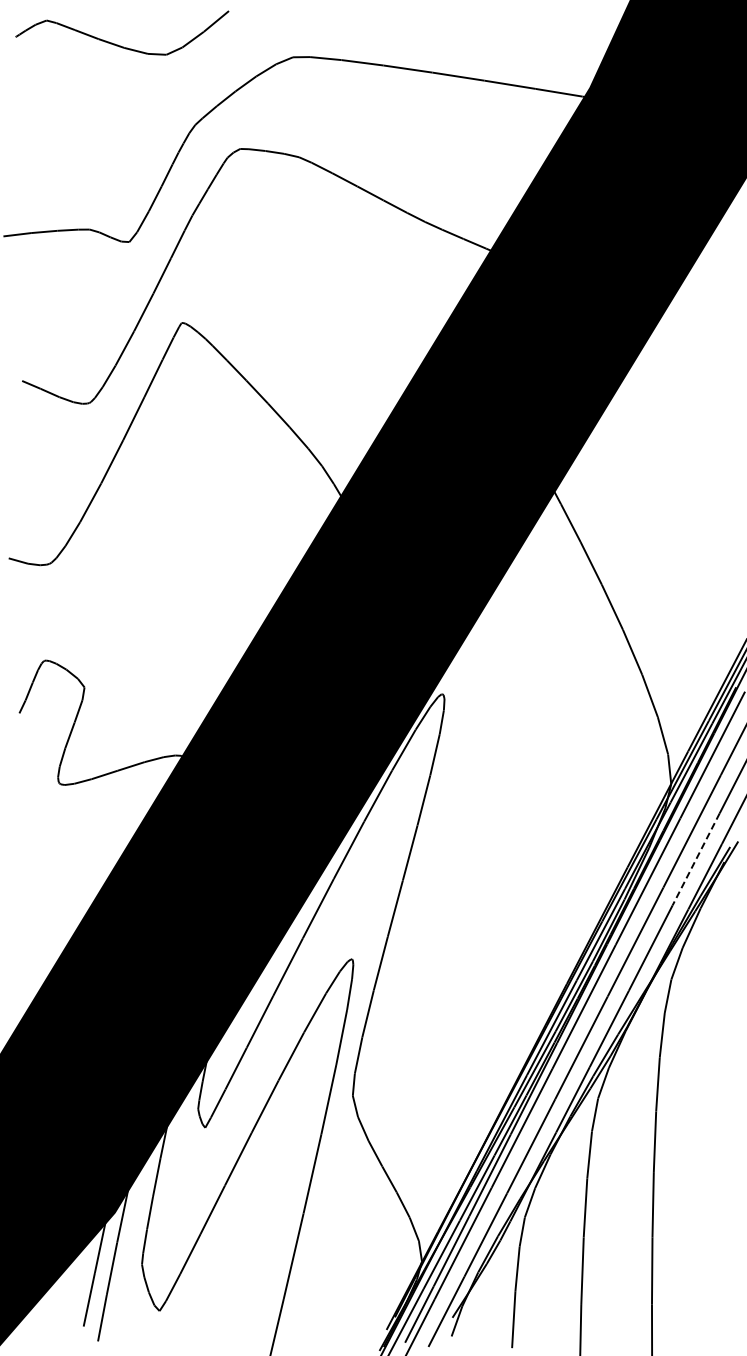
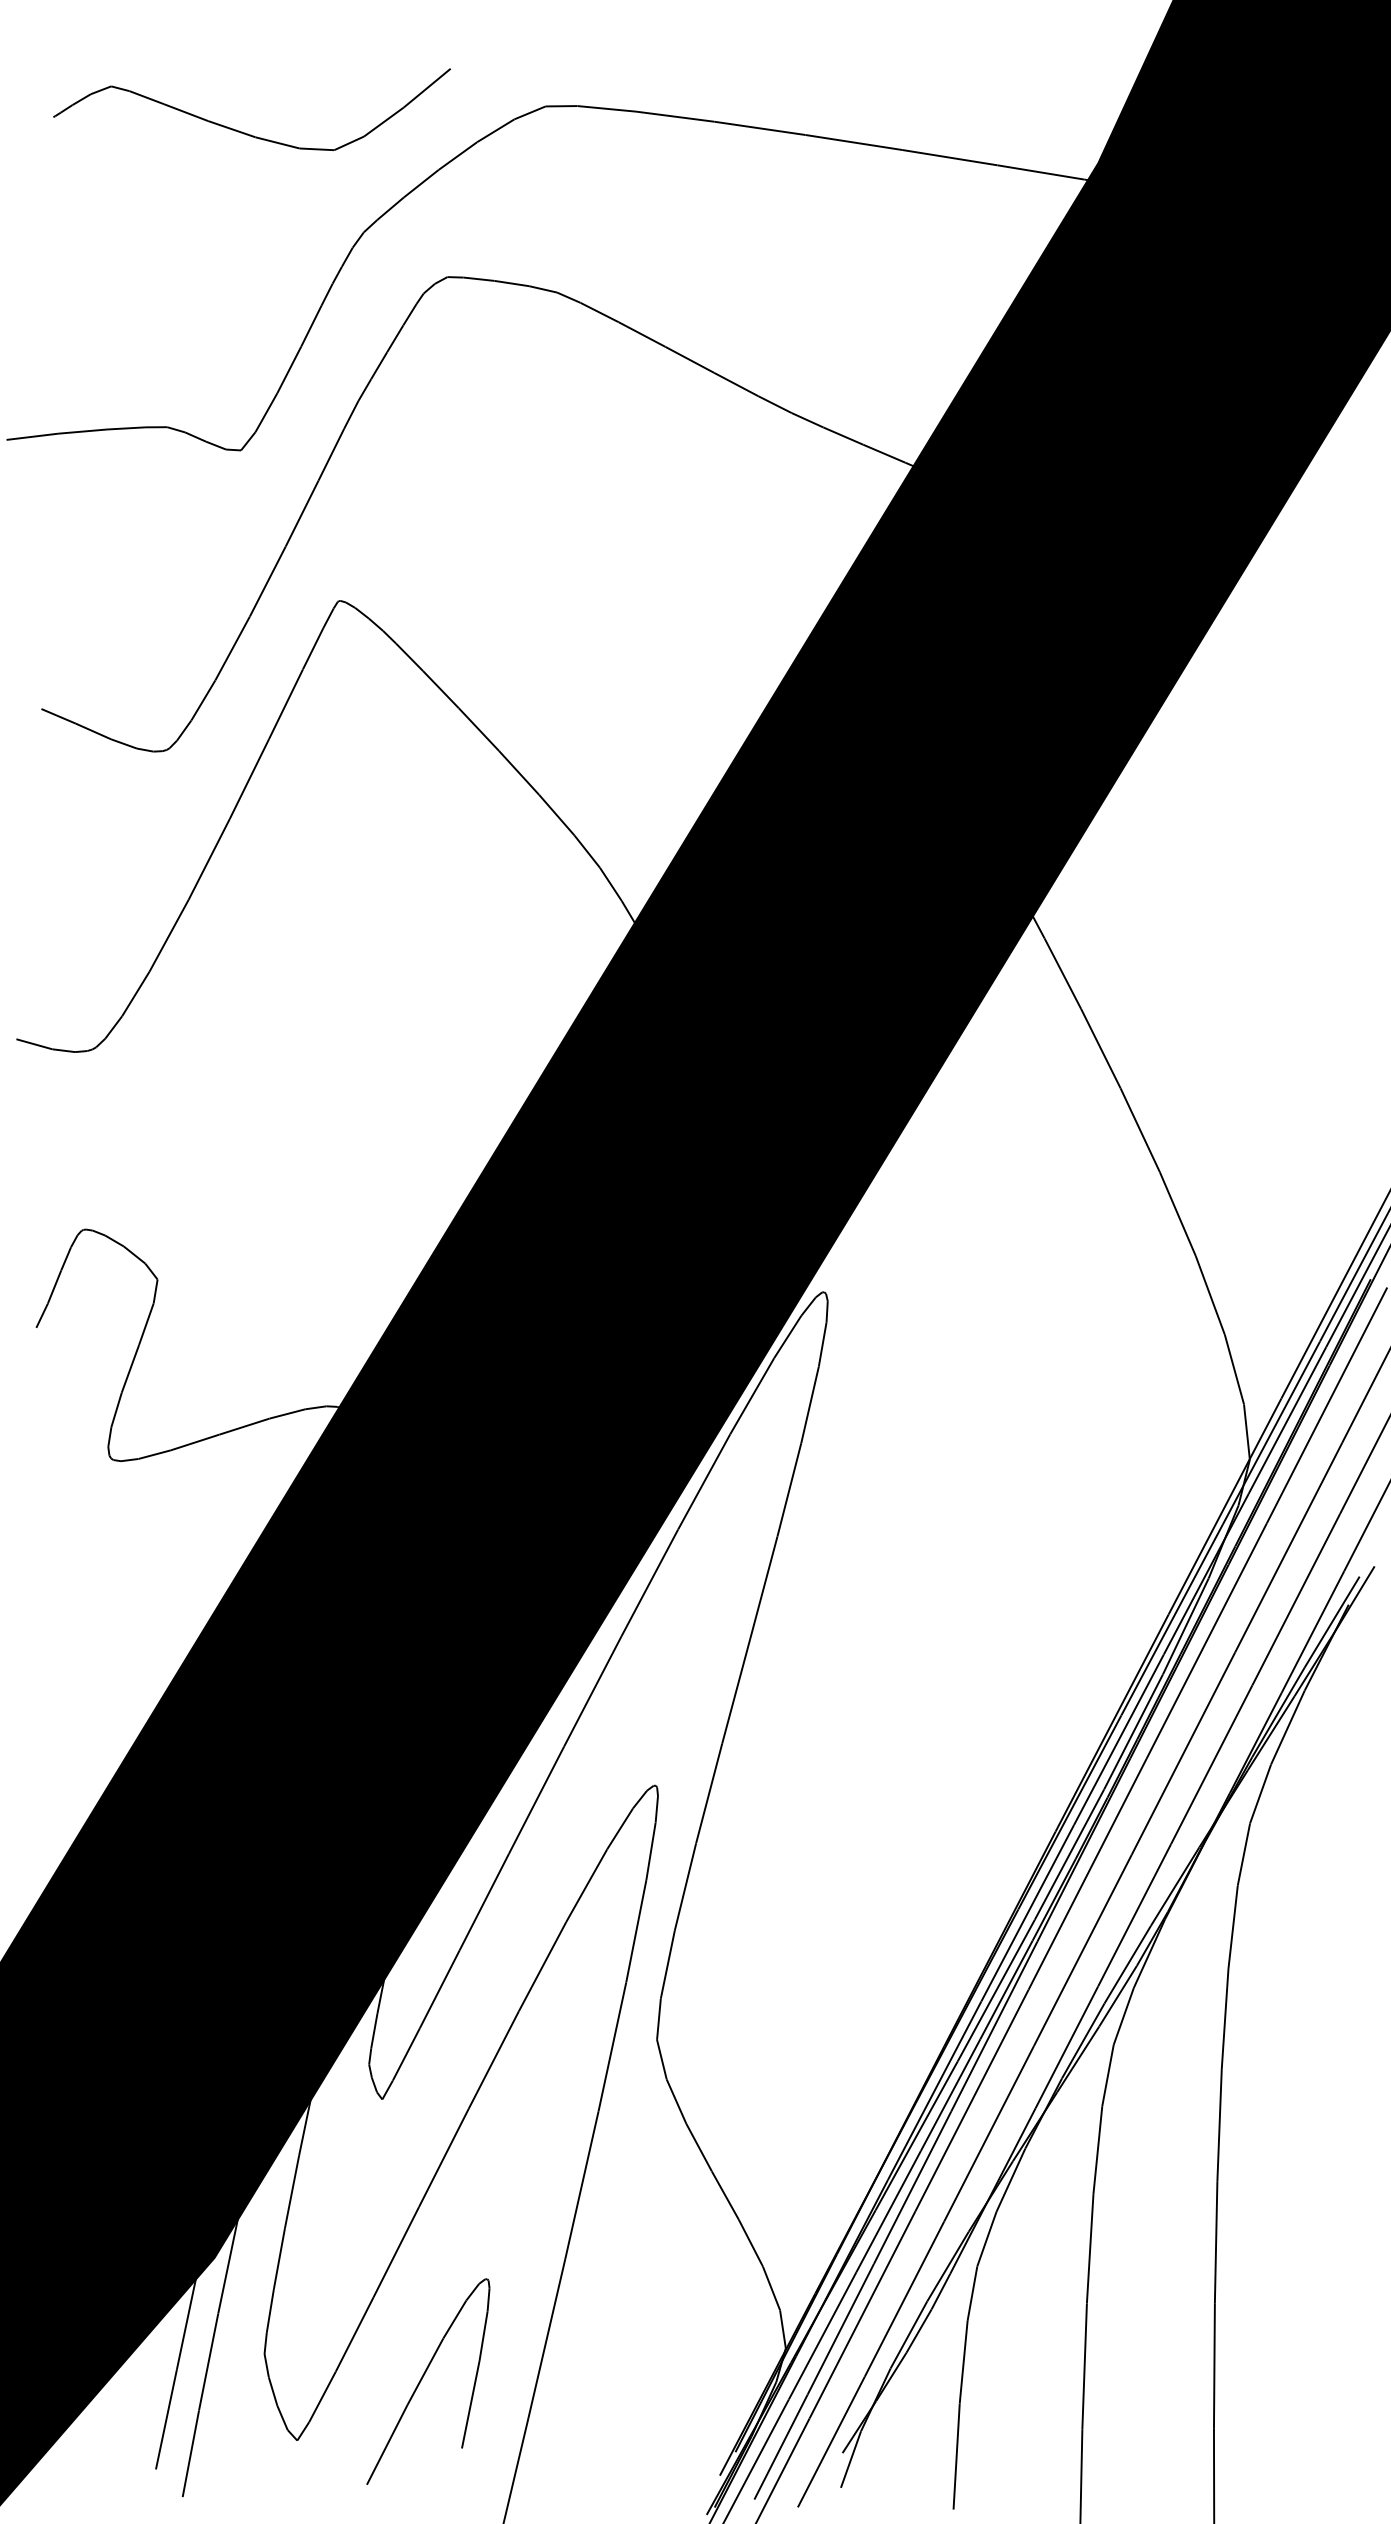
part: (117, 44) -> (243, 131), moved
line: (696, 859) -> (1296, 1599), dashed -> solid
part: (229, 1278) -> (427, 2379), added

